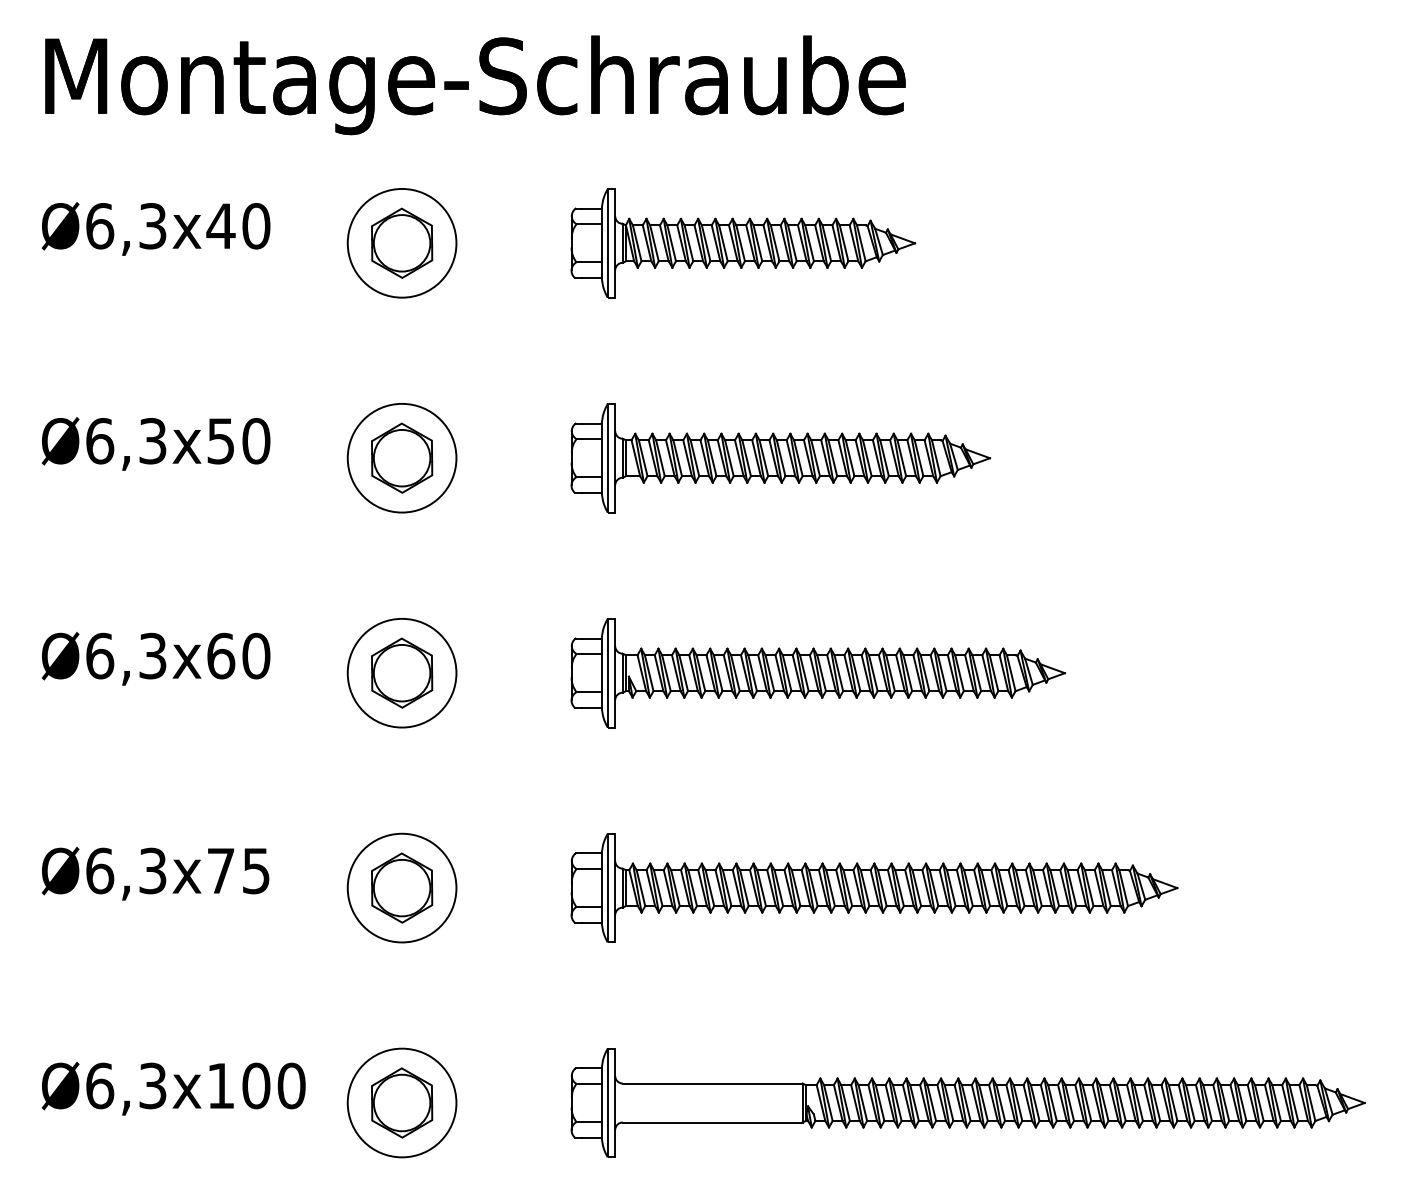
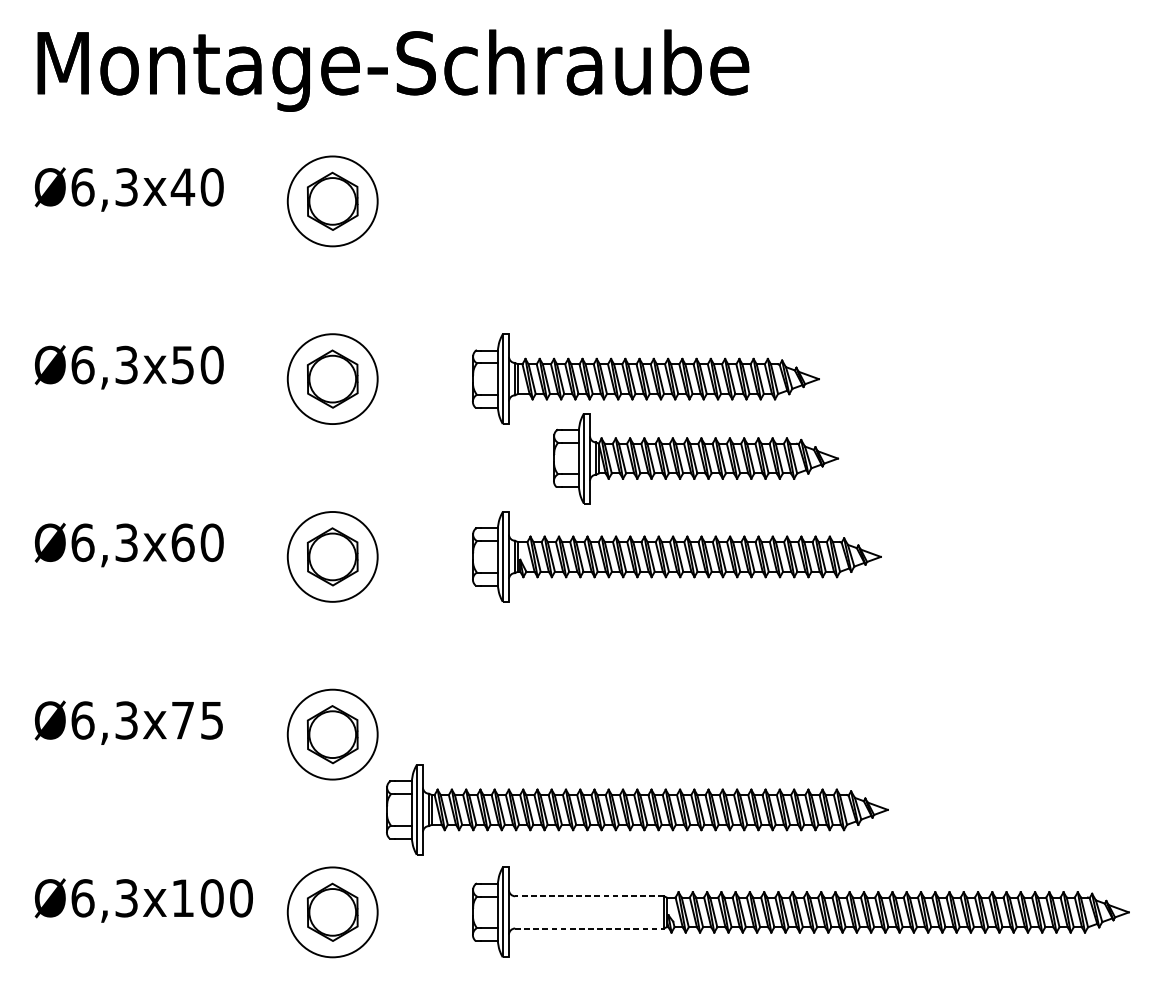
part: (743, 243) -> (696, 458), moved
part: (874, 887) -> (637, 809), moved
line: (712, 1083) -> (589, 896), solid -> dashed
line: (712, 1122) -> (589, 928), solid -> dashed

